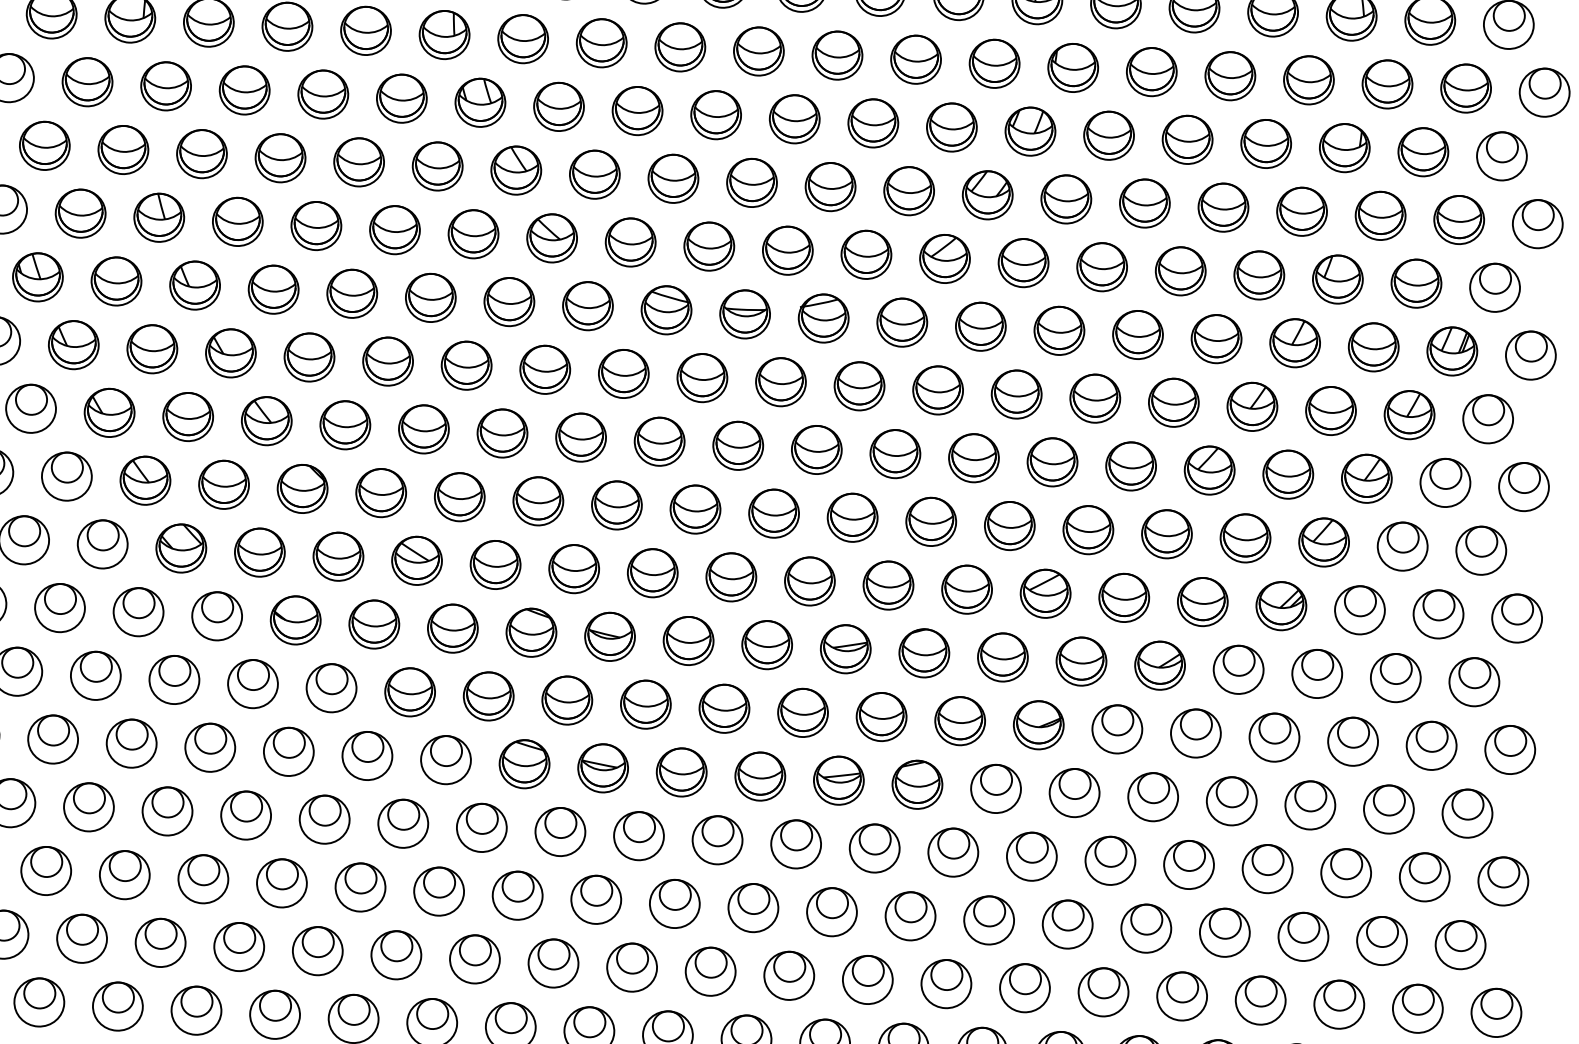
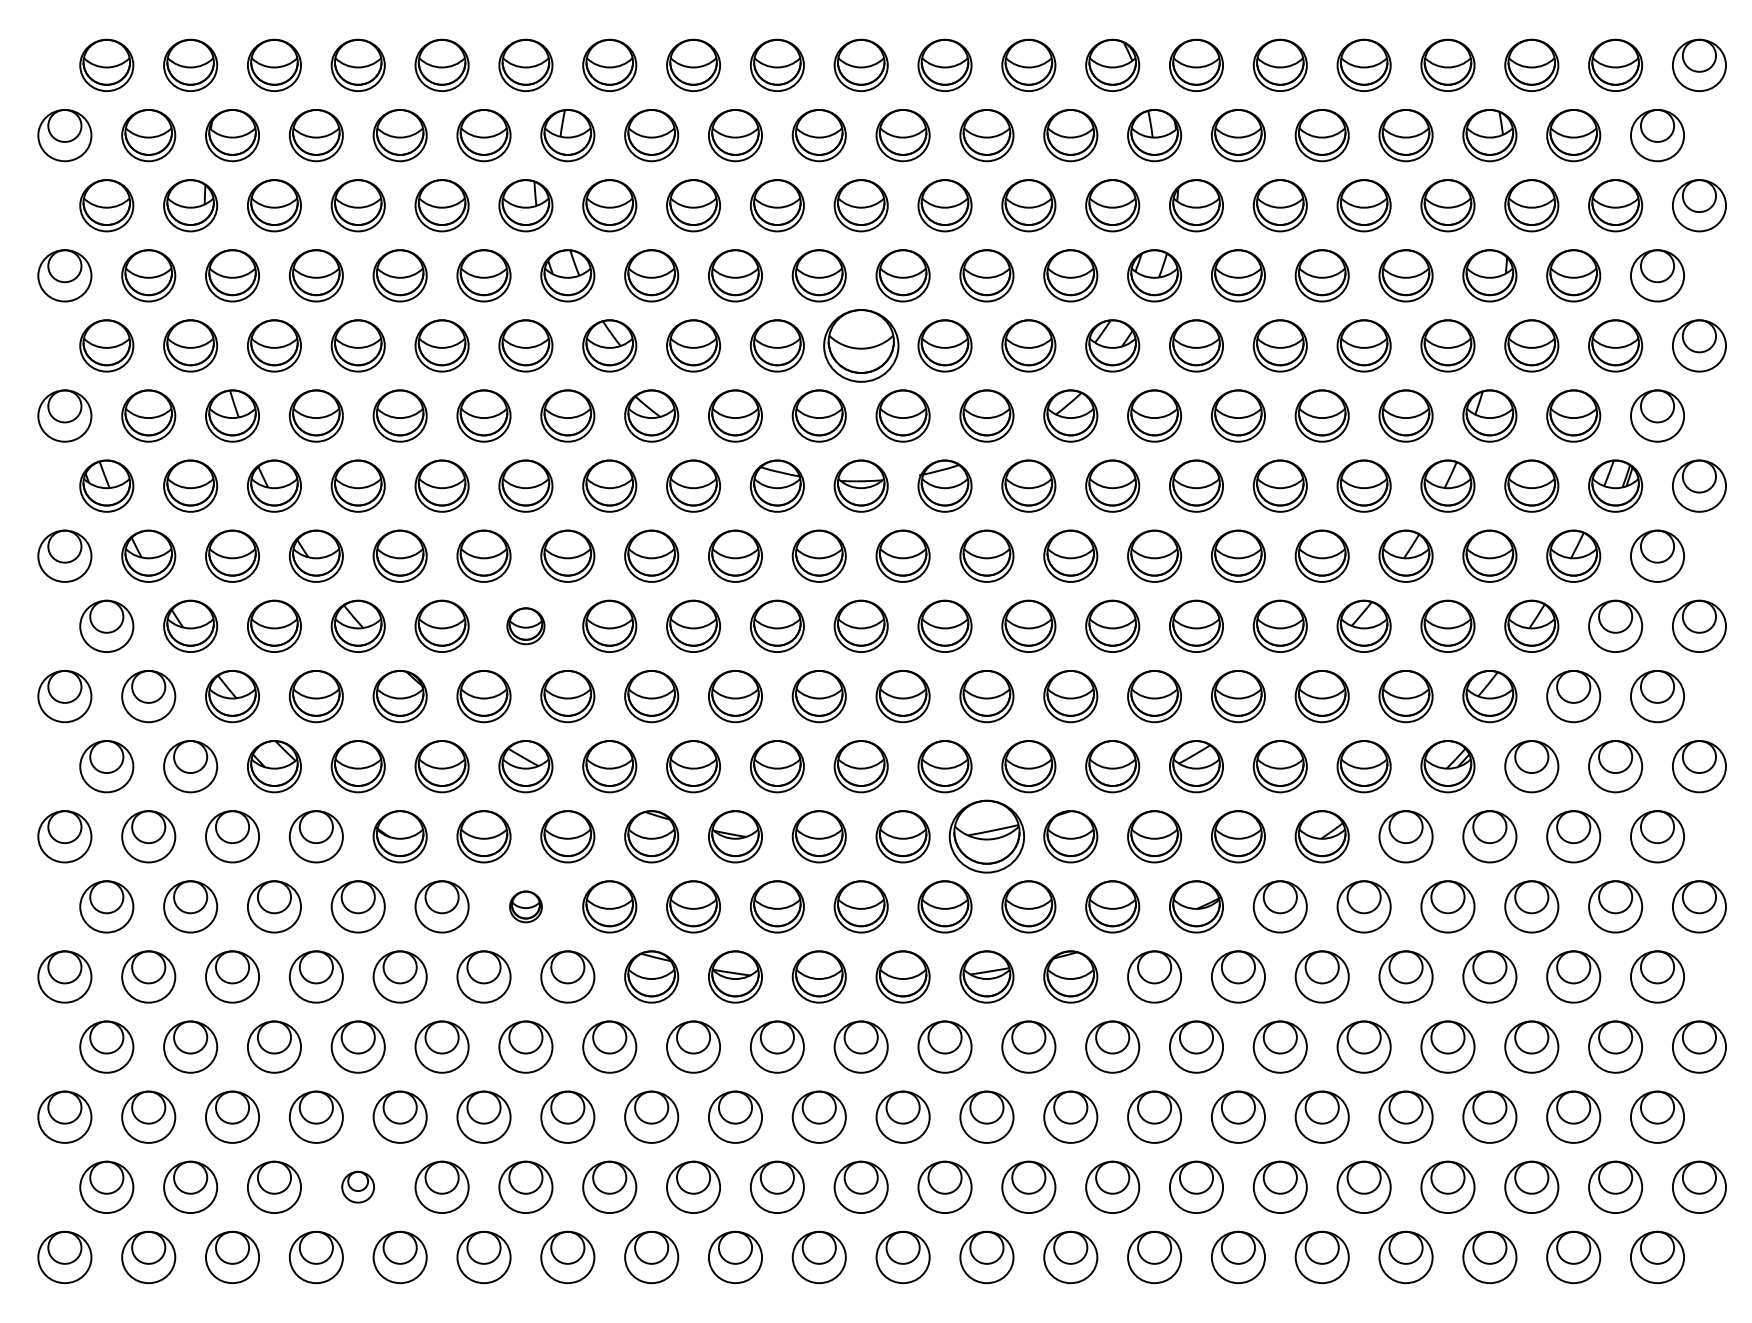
part: (751, 182) -> (860, 345), size x1.4
part: (423, 428) -> (525, 625), size x0.7
part: (845, 648) -> (986, 836), size x1.4
part: (409, 691) -> (525, 906), size x0.6
part: (238, 946) -> (357, 1186), size x0.6

